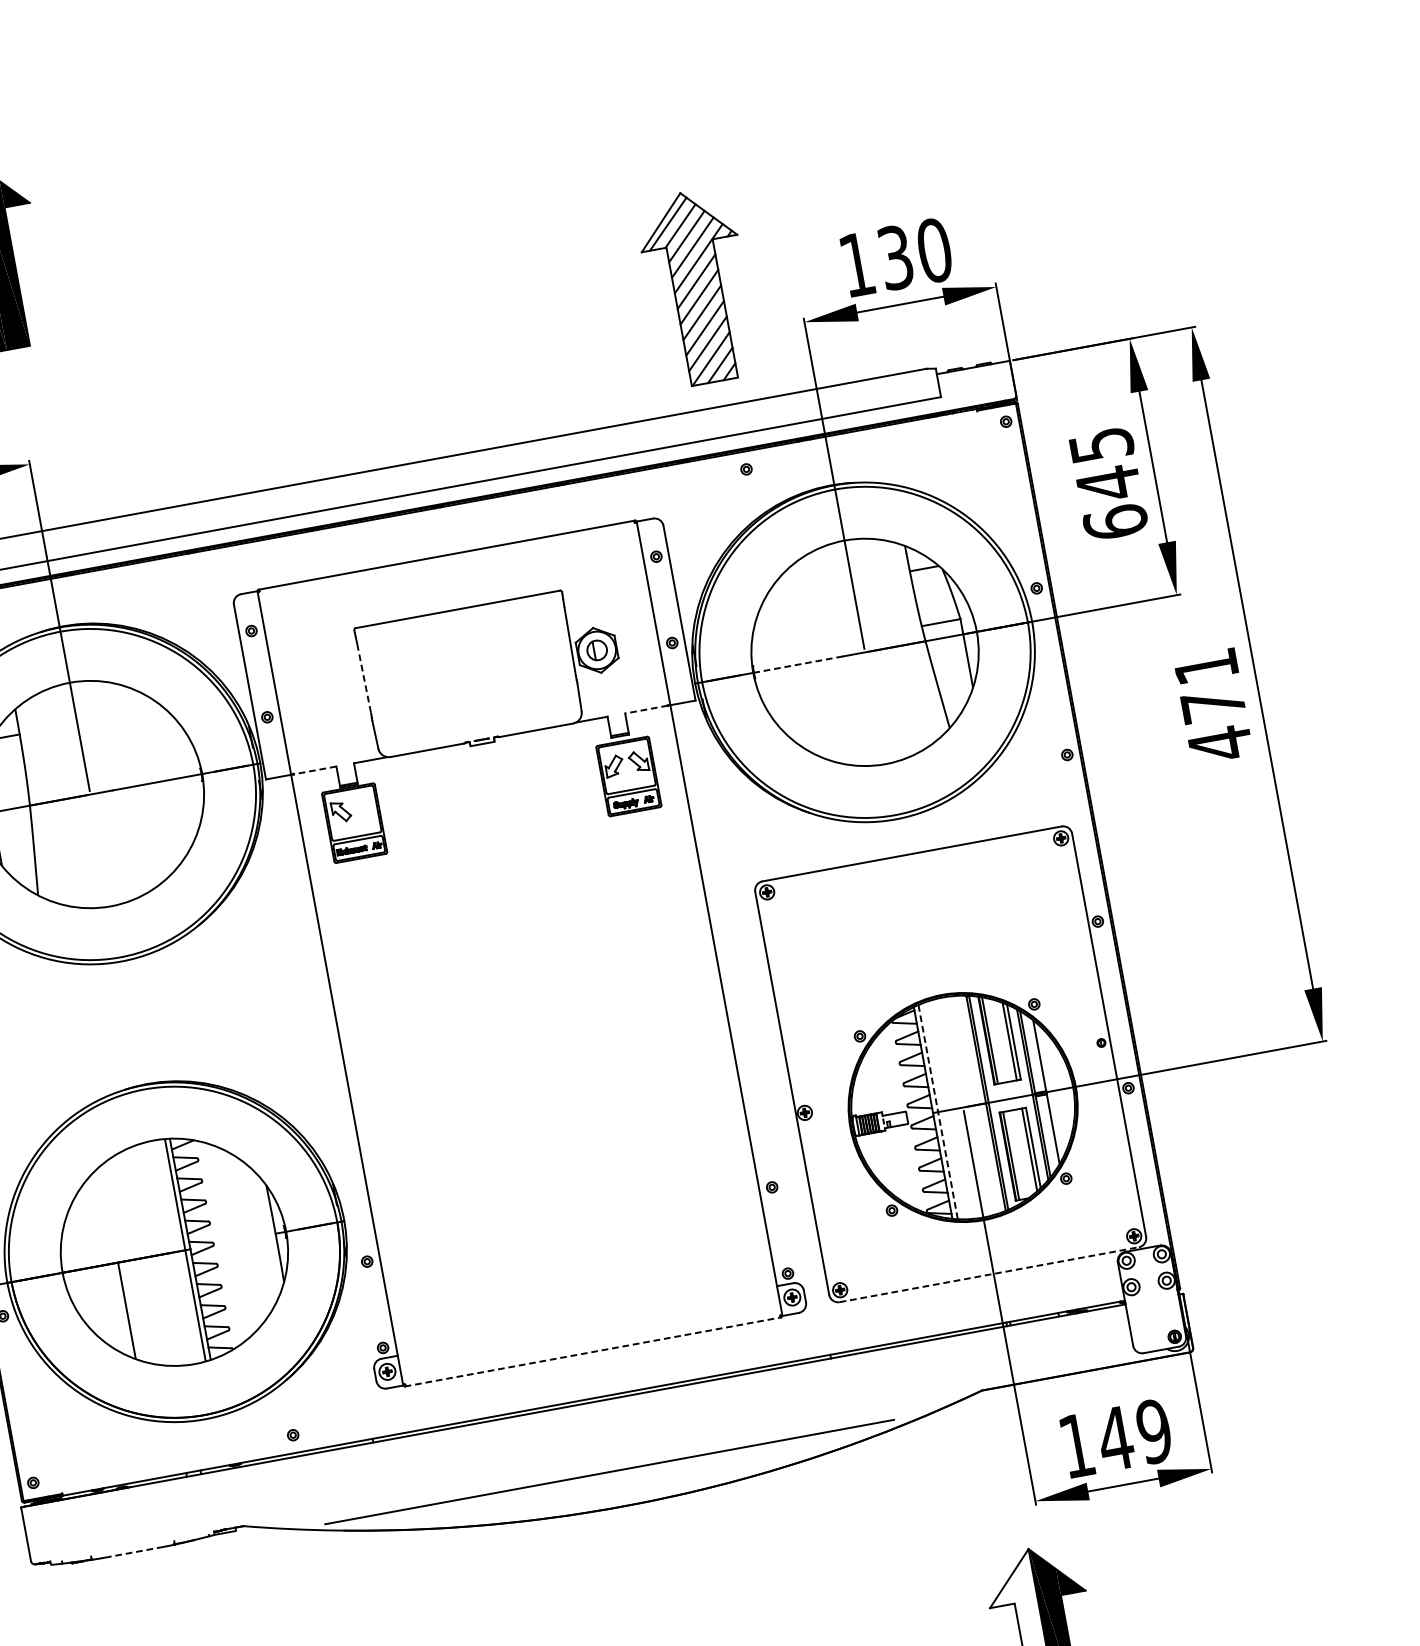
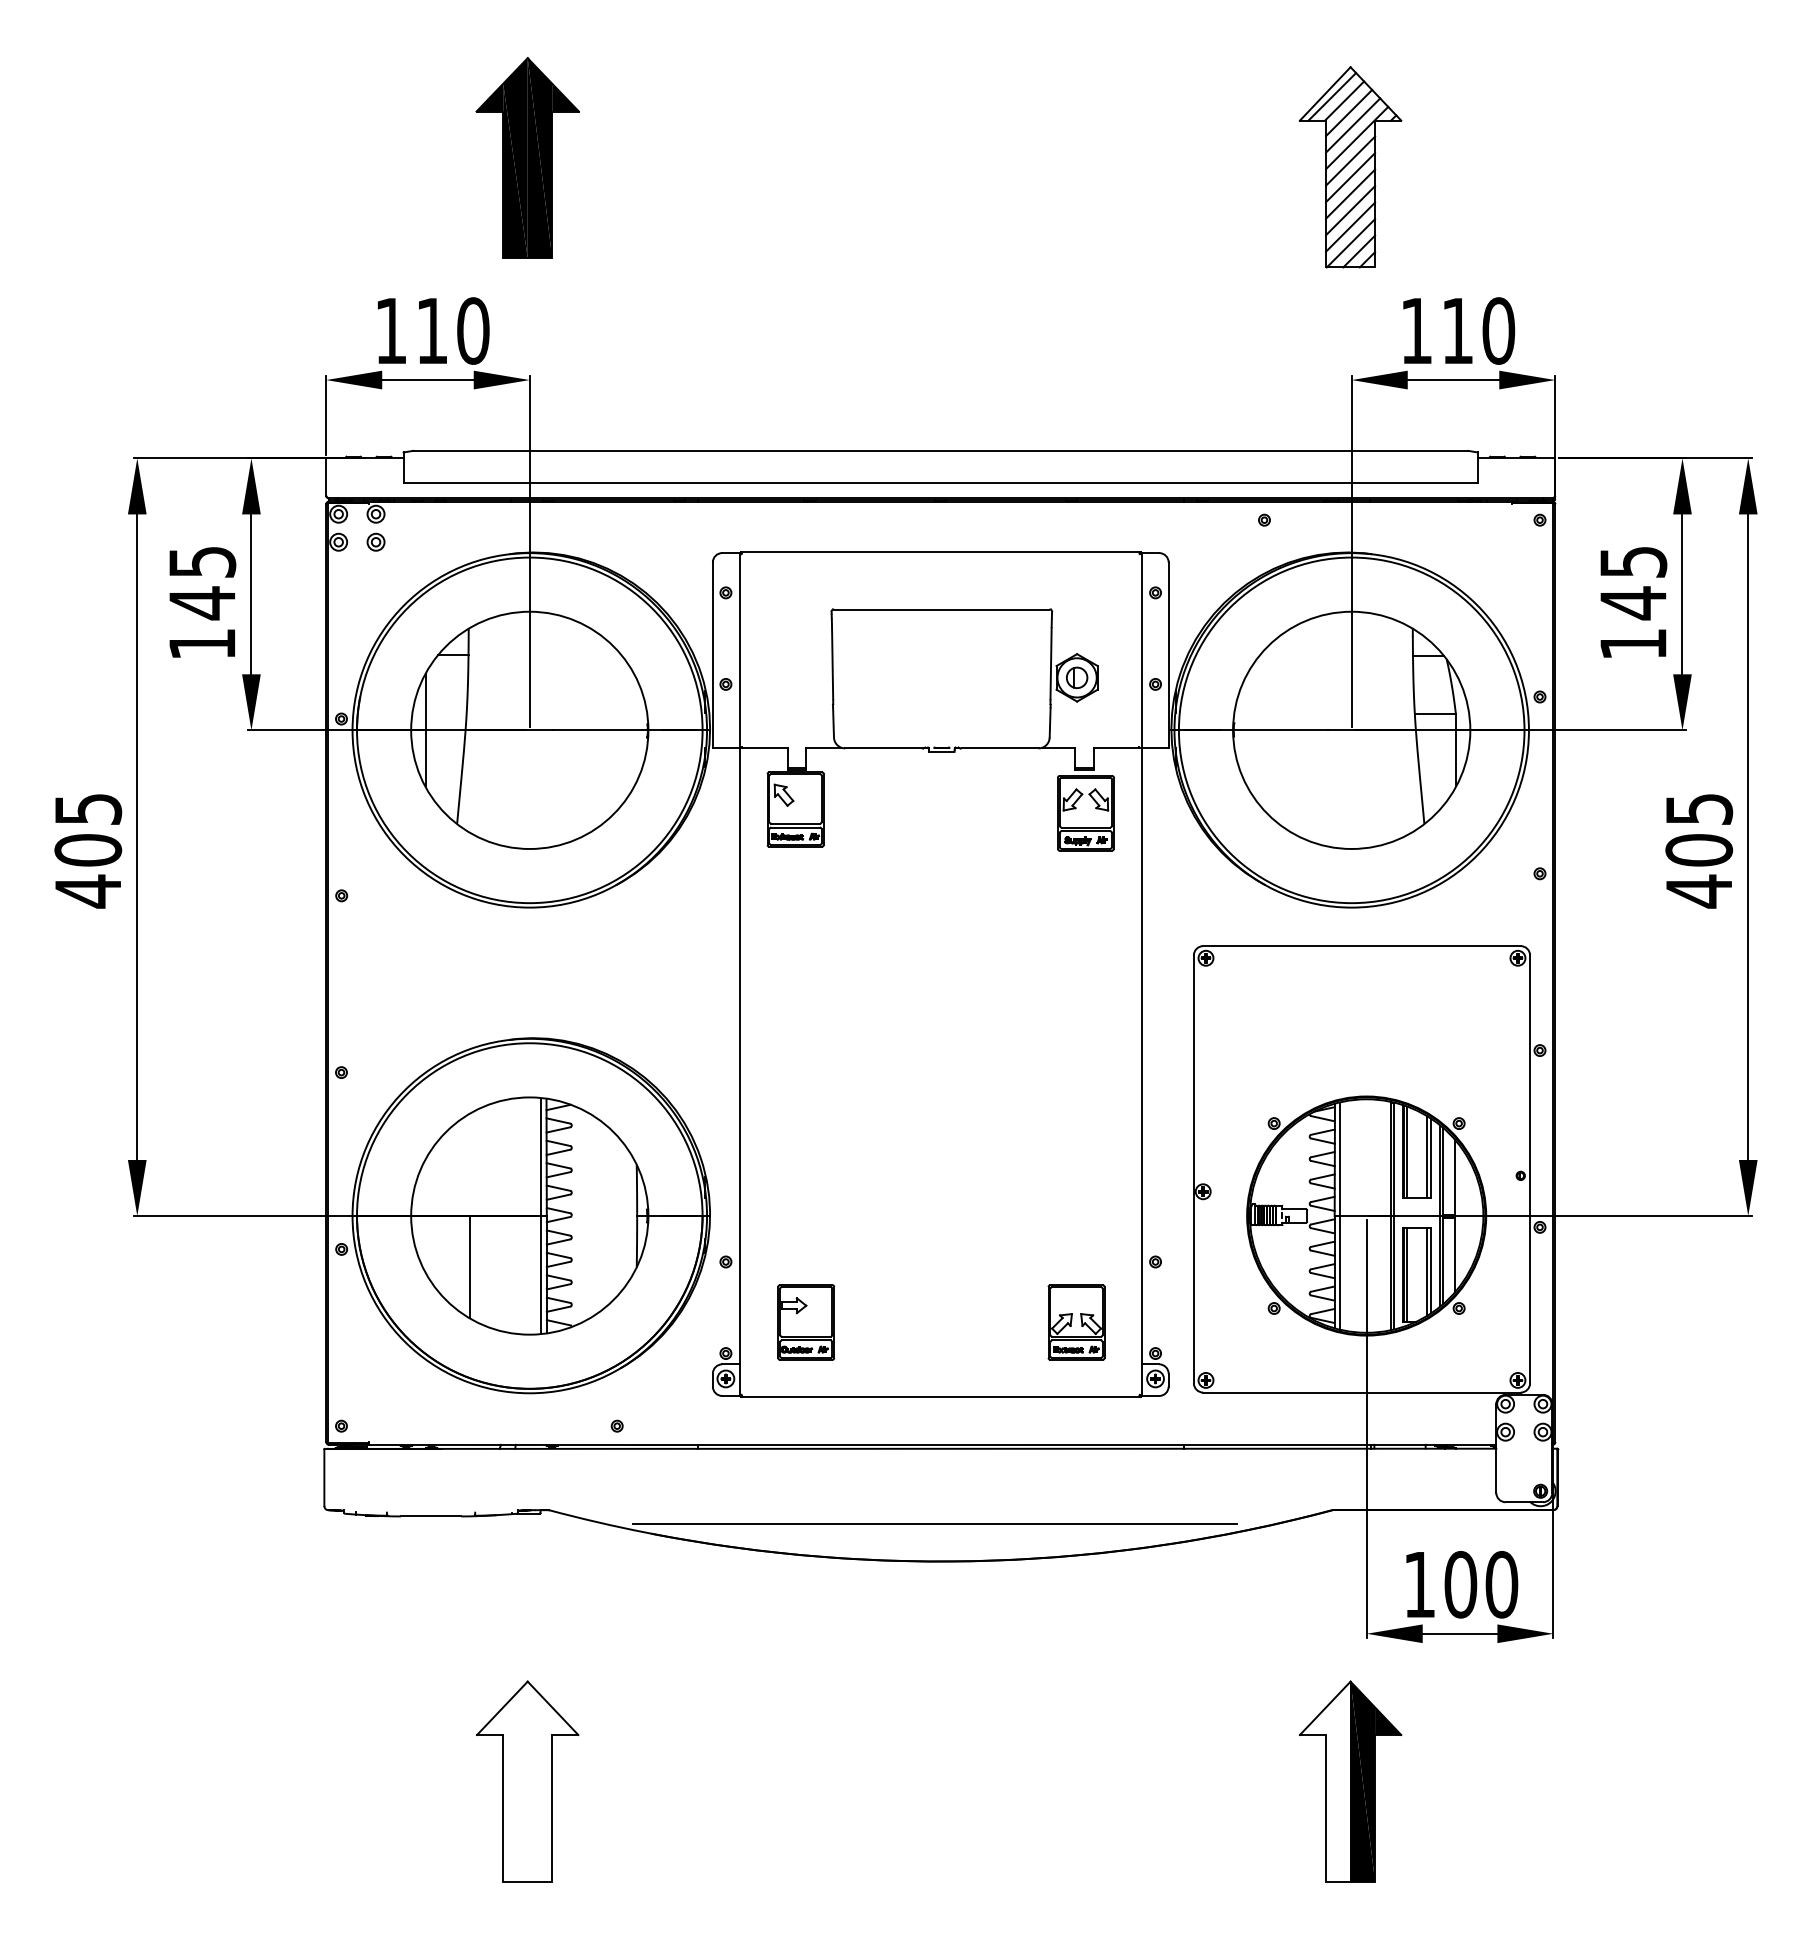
text: (895, 257) -> (1457, 330), 130 -> 110
part: (697, 287) -> (1350, 167), moved
text: (1115, 521) -> (1633, 643), 645 -> 145
line: (797, 664) -> (1280, 730), dashed -> solid
line: (364, 679) -> (832, 663), dashed -> solid
text: (1210, 686) -> (1699, 830), 471 -> 405
line: (646, 709) -> (1116, 747), dashed -> solid
line: (314, 770) -> (764, 747), dashed -> solid
line: (938, 1112) -> (1340, 1216), dashed -> solid
part: (708, 1258) -> (1076, 1322), added
line: (988, 1274) -> (1361, 1392), dashed -> solid
part: (453, 1304) -> (806, 1322), added
line: (592, 1352) -> (940, 1397), dashed -> solid
text: (1134, 1435) -> (1480, 1584), 149 -> 100
line: (133, 1552) -> (431, 1516), dashed -> solid

